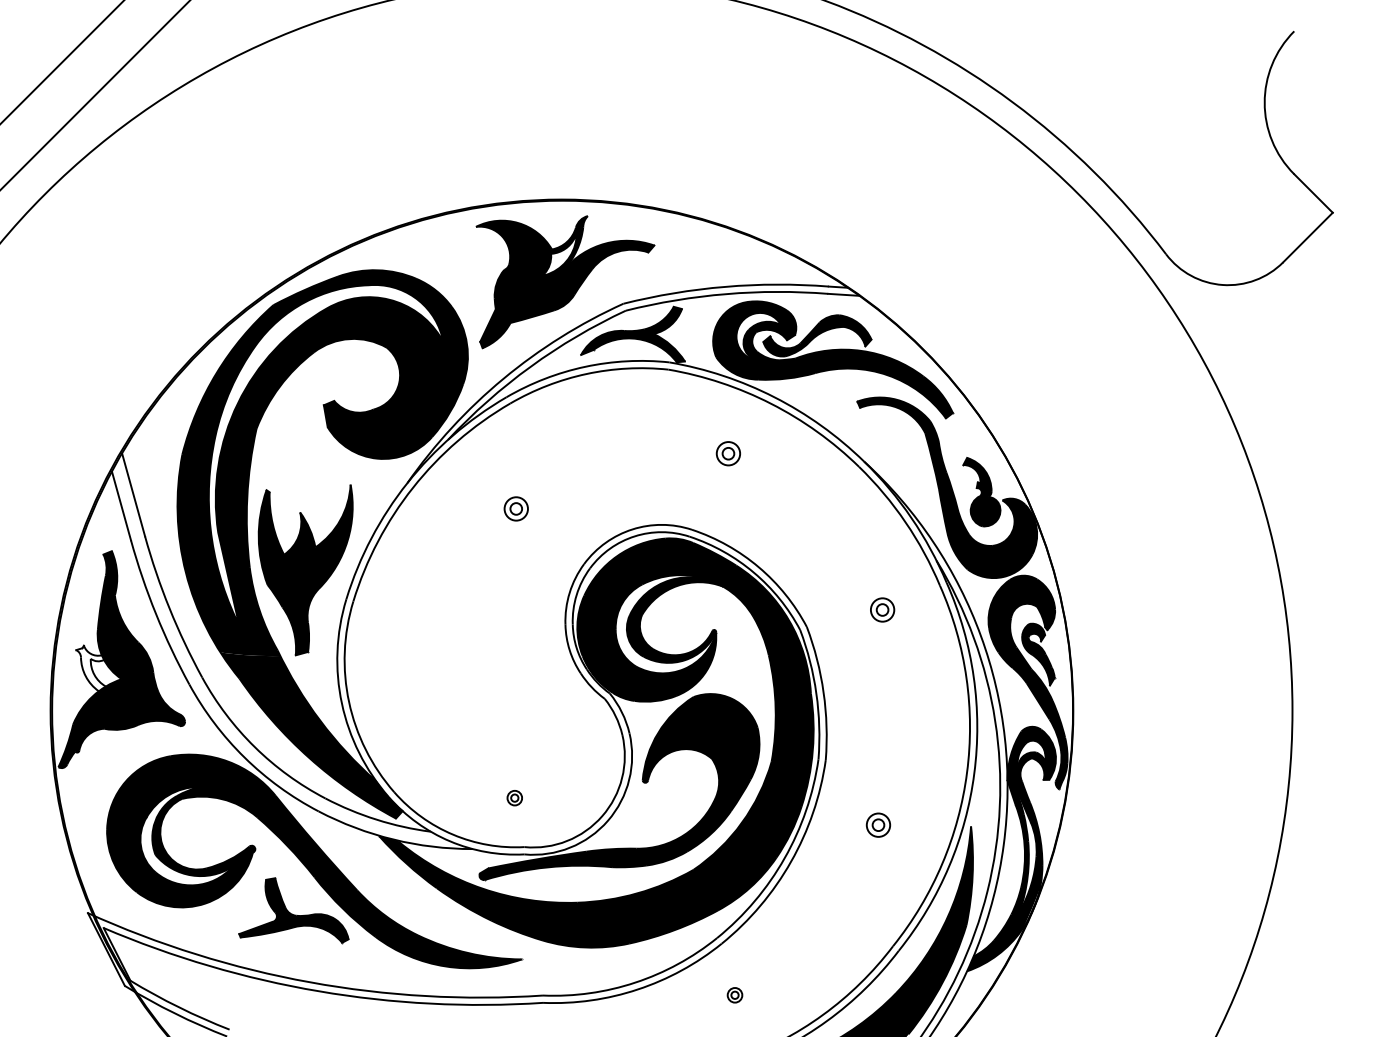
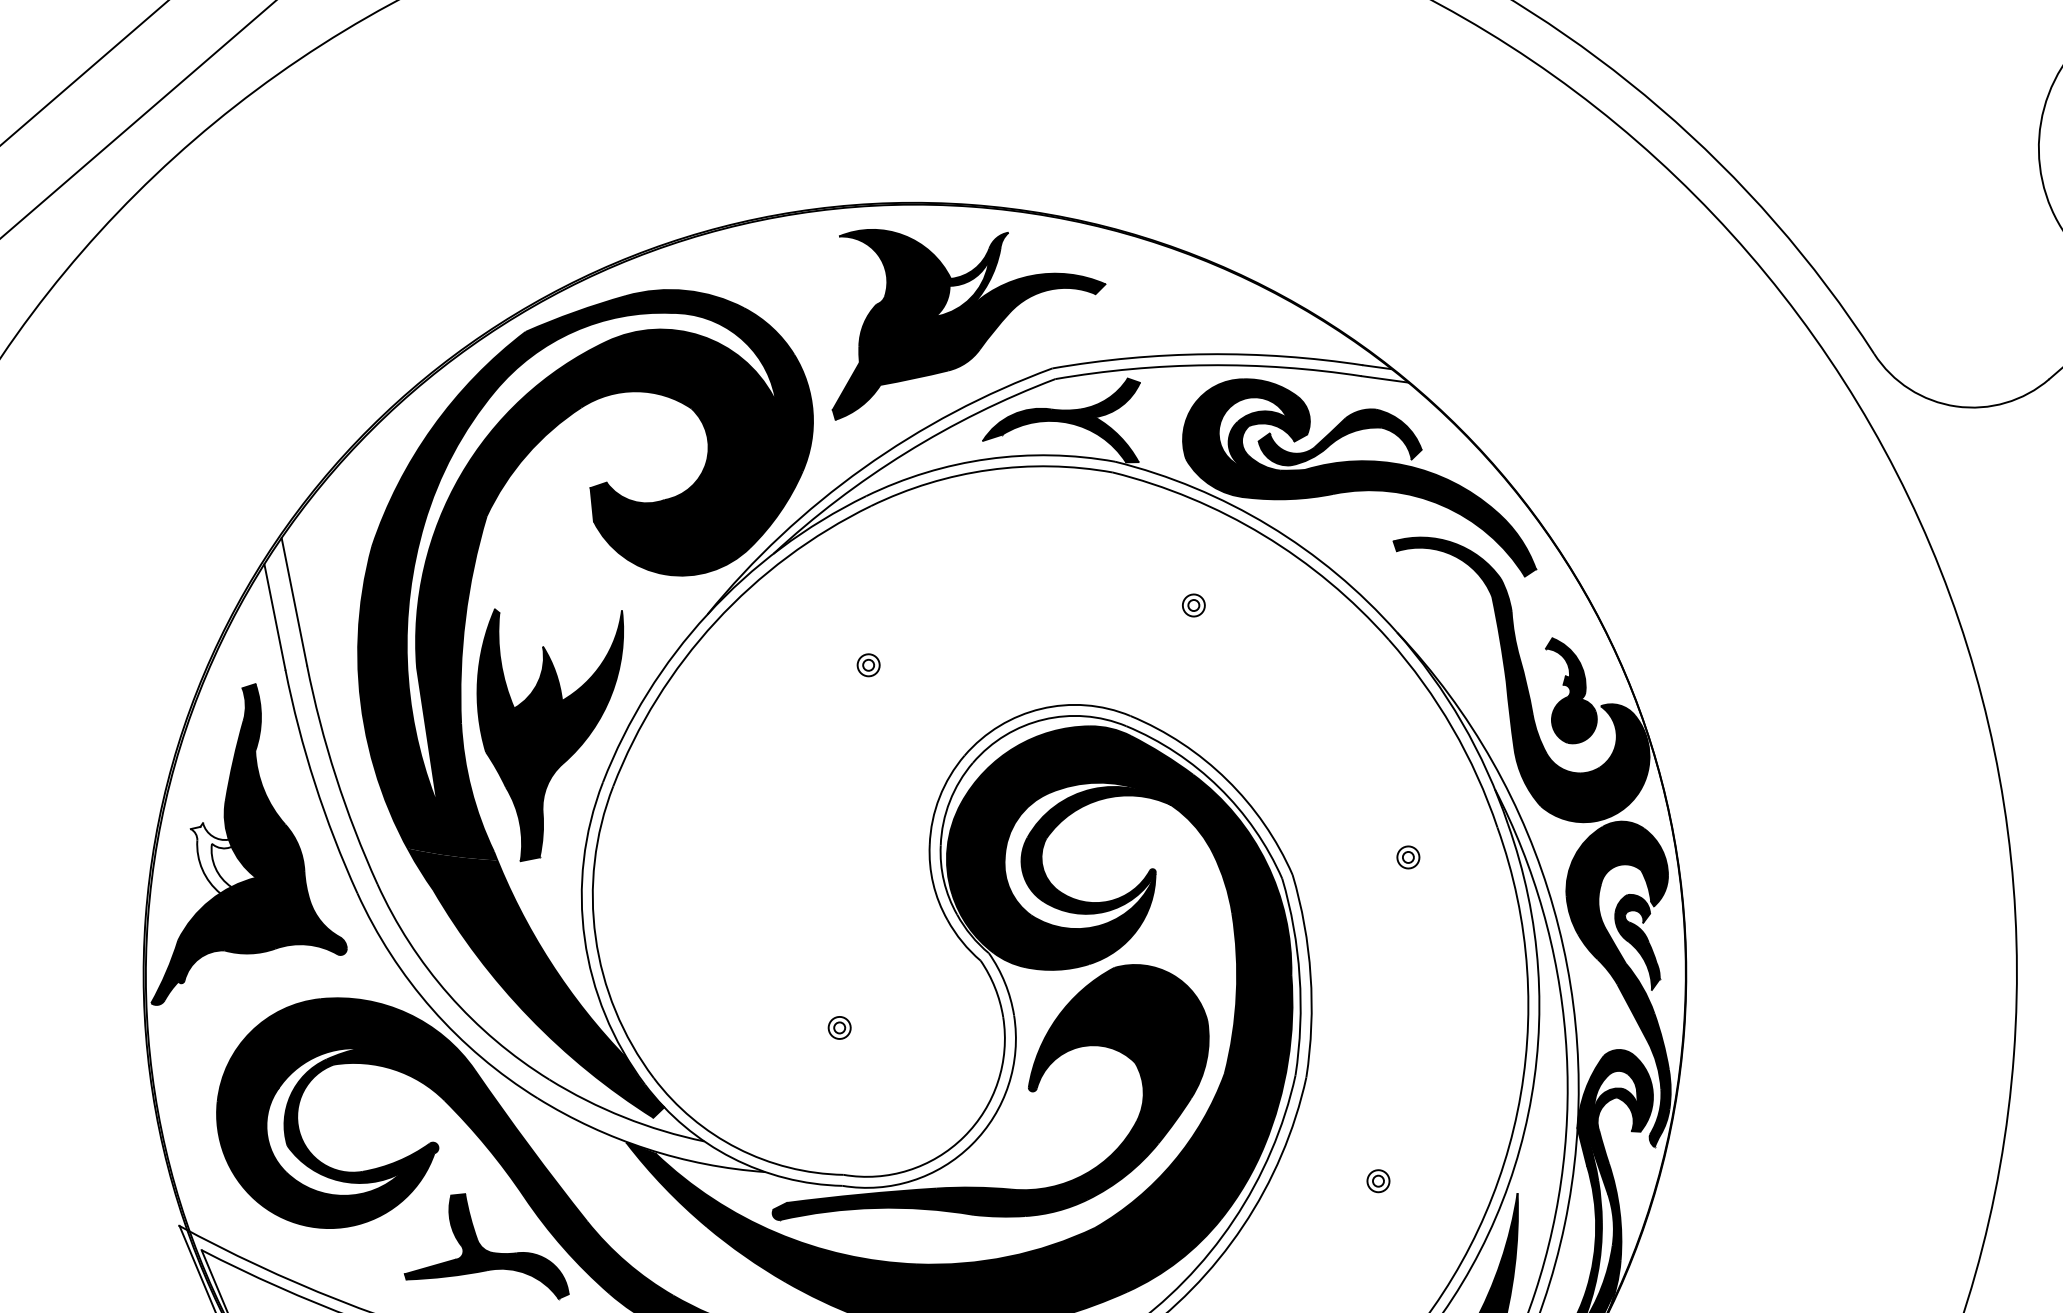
part: (728, 453) -> (1193, 605), size x0.62
part: (516, 508) -> (868, 664), size x0.62
part: (882, 609) -> (1408, 856), size x0.62
part: (514, 798) -> (839, 1028), moved
part: (878, 825) -> (1378, 1181), size x0.62

